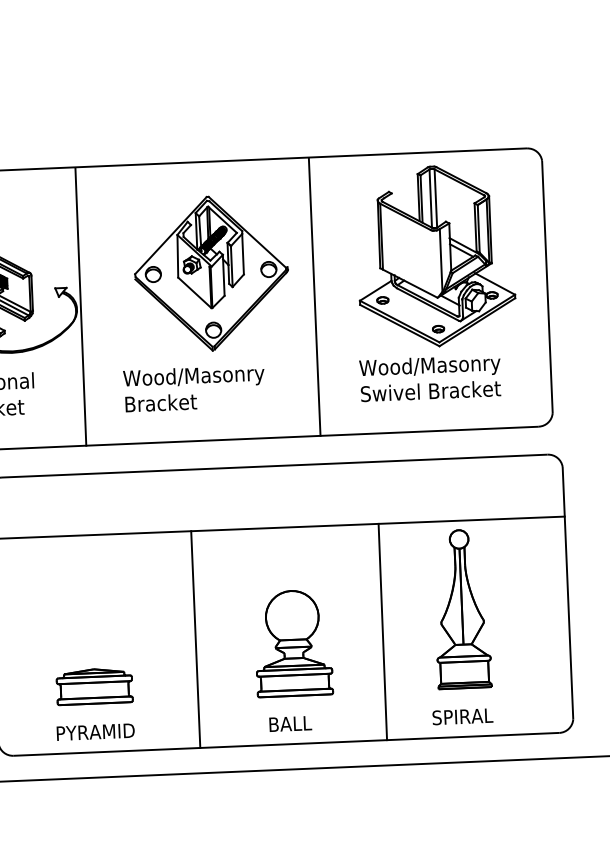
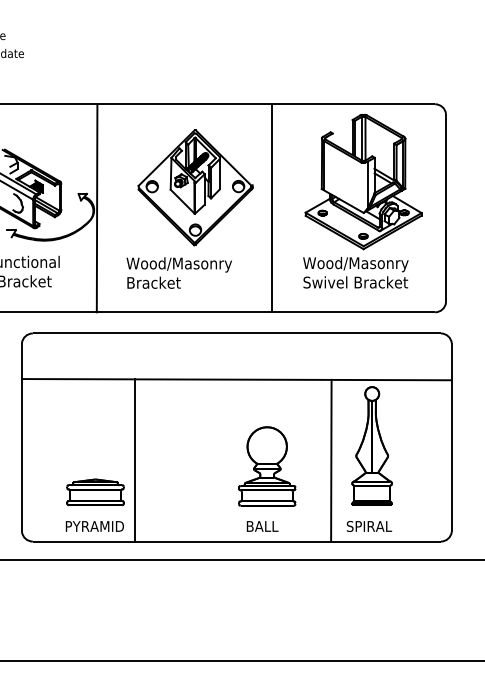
line: (383, 631) -> (331, 460), moved
line: (195, 639) -> (135, 460), moved
part: (294, 659) -> (267, 478), moved

